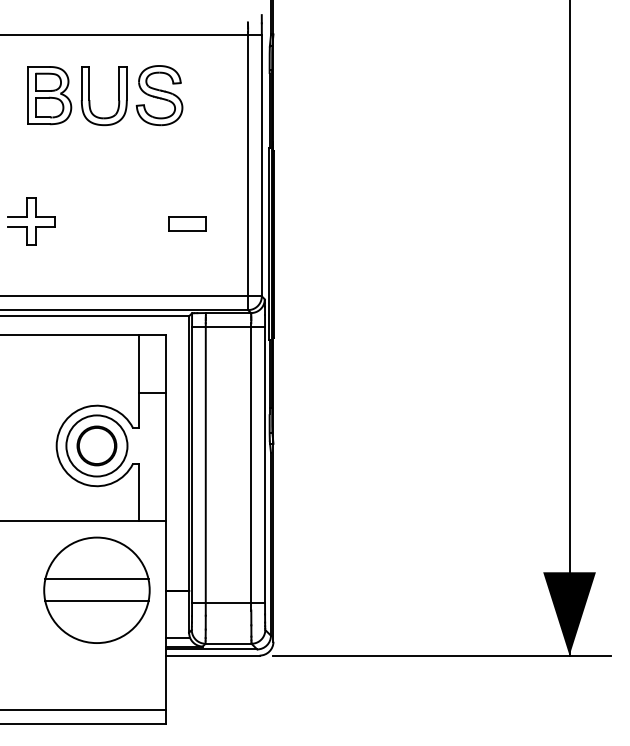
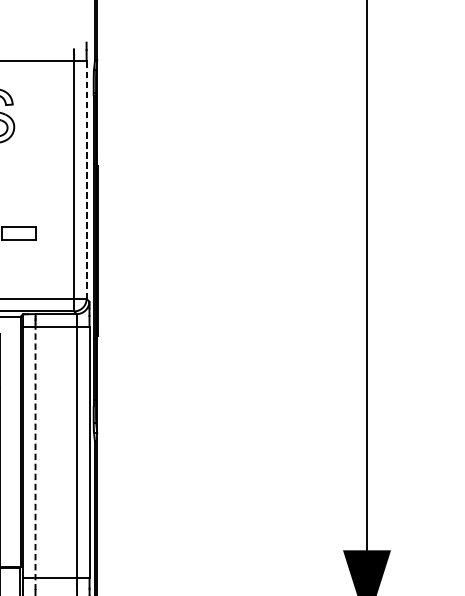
line: (261, 165) -> (86, 179), solid -> dashed
line: (205, 469) -> (35, 456), solid -> dashed

